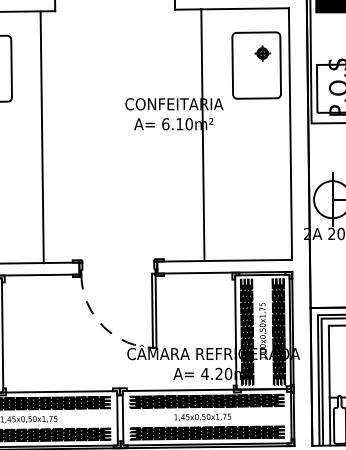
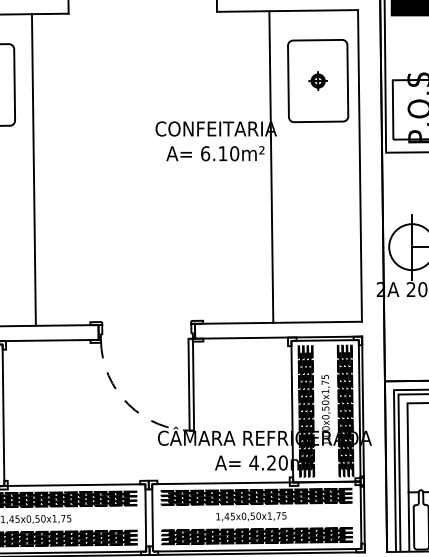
part: (262, 53) -> (317, 80), moved
line: (202, 134) -> (270, 166), moved
line: (41, 137) -> (33, 170), moved

